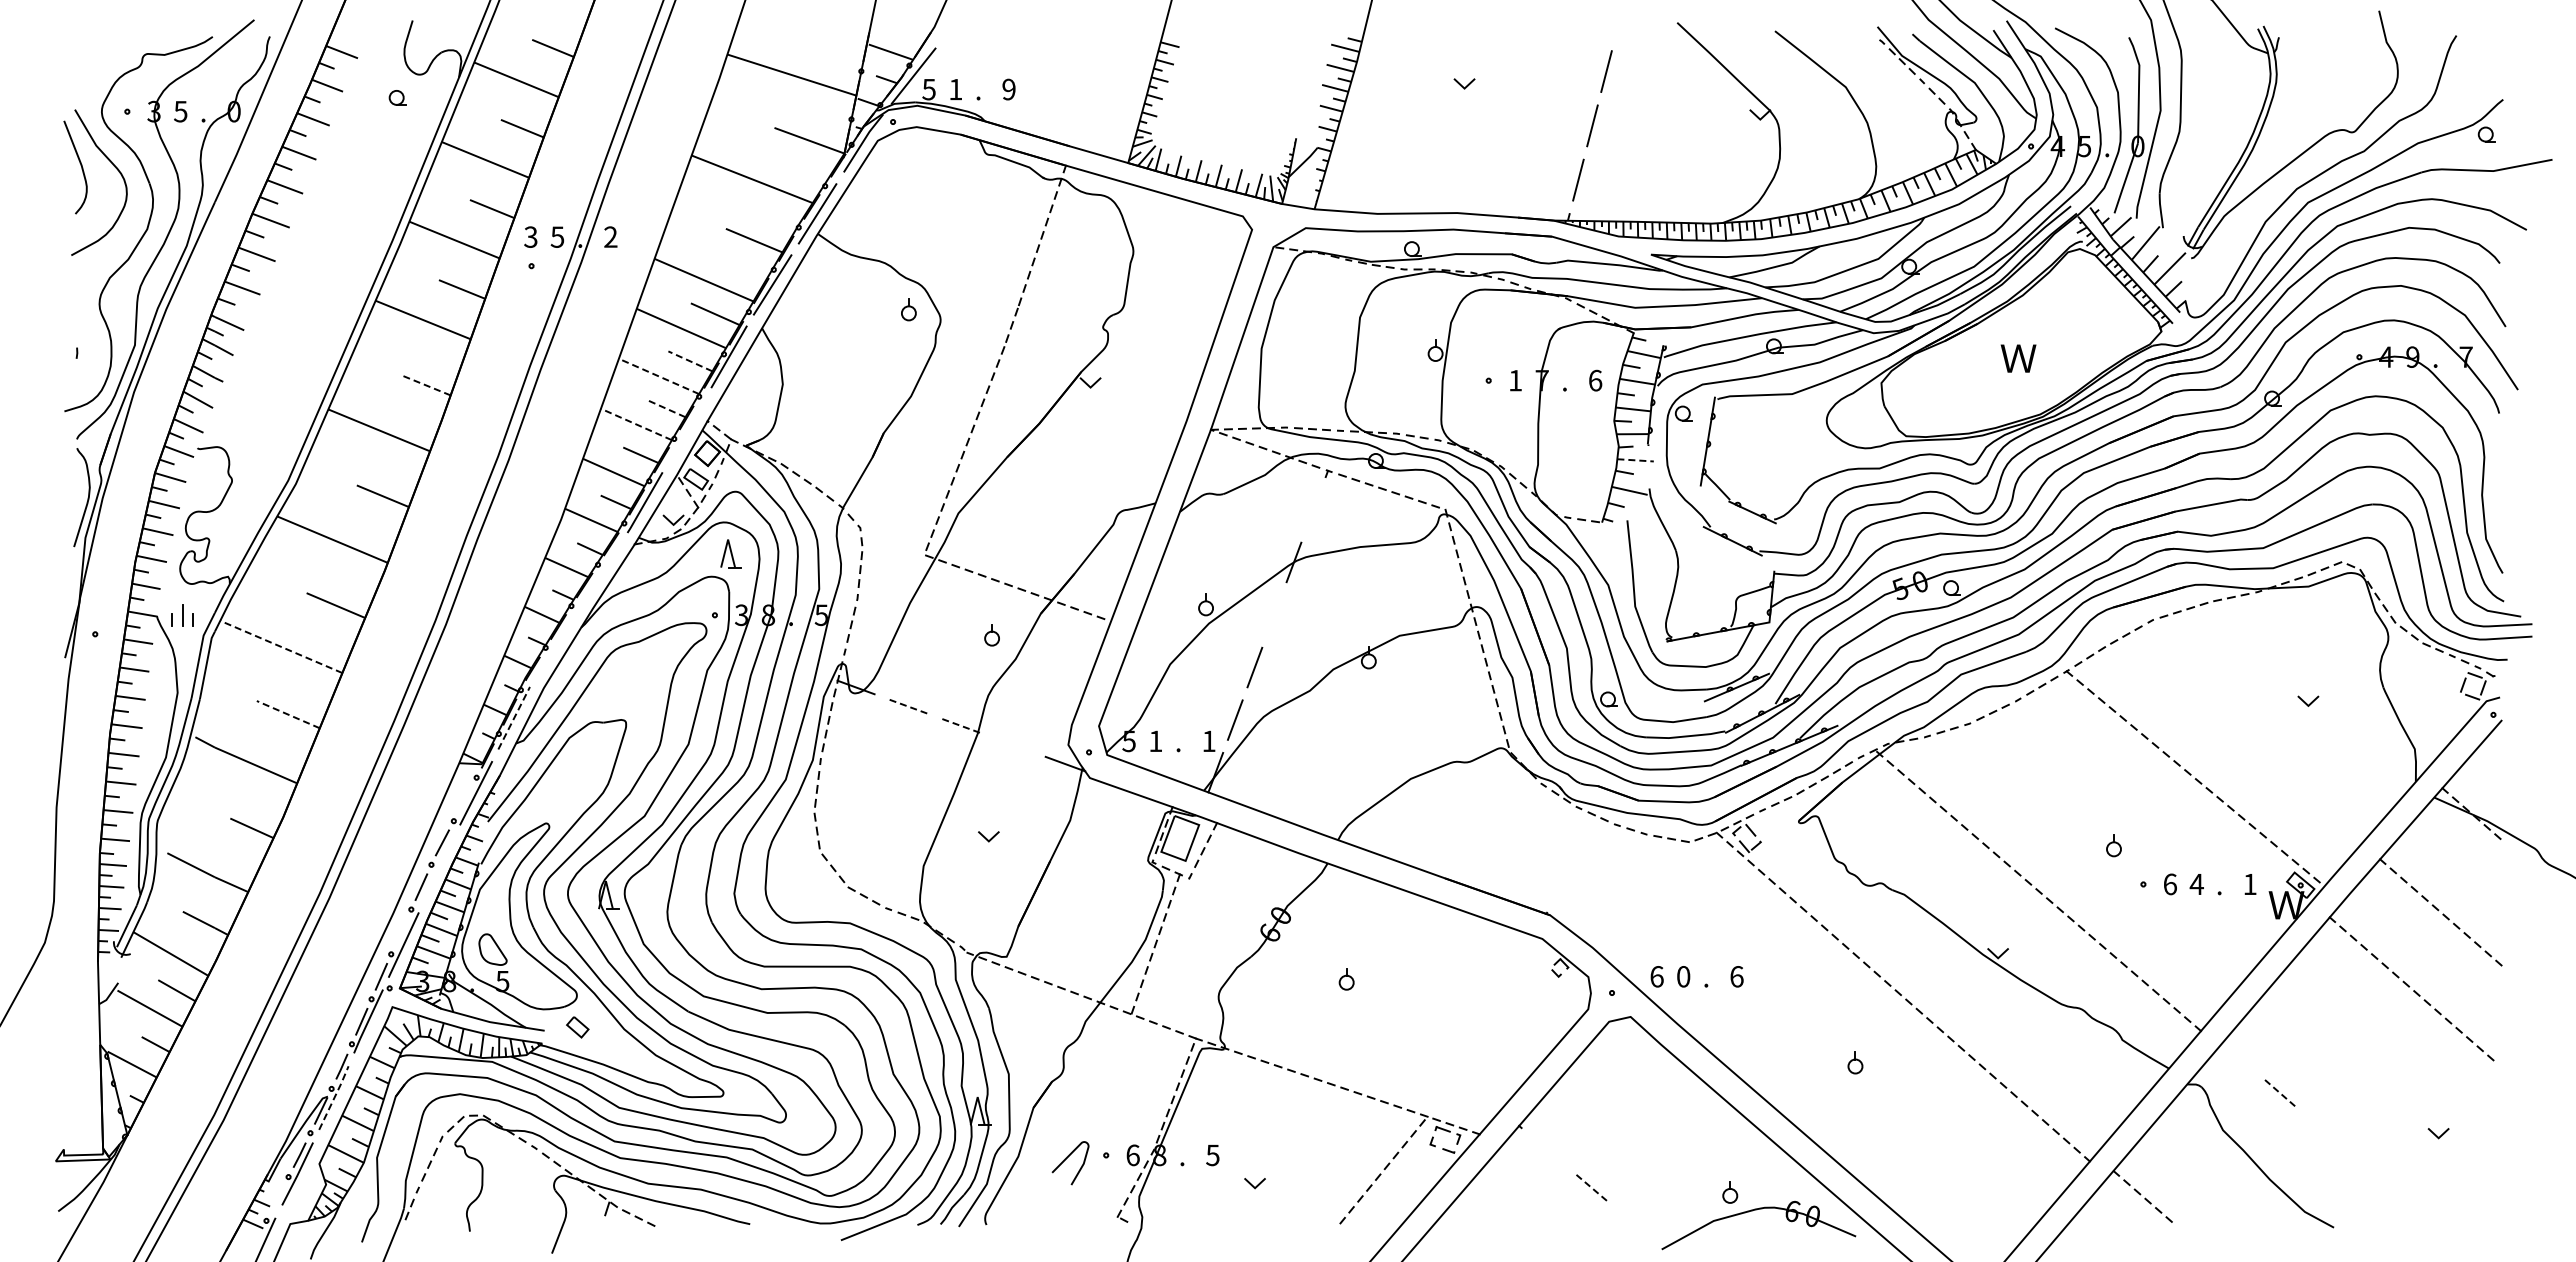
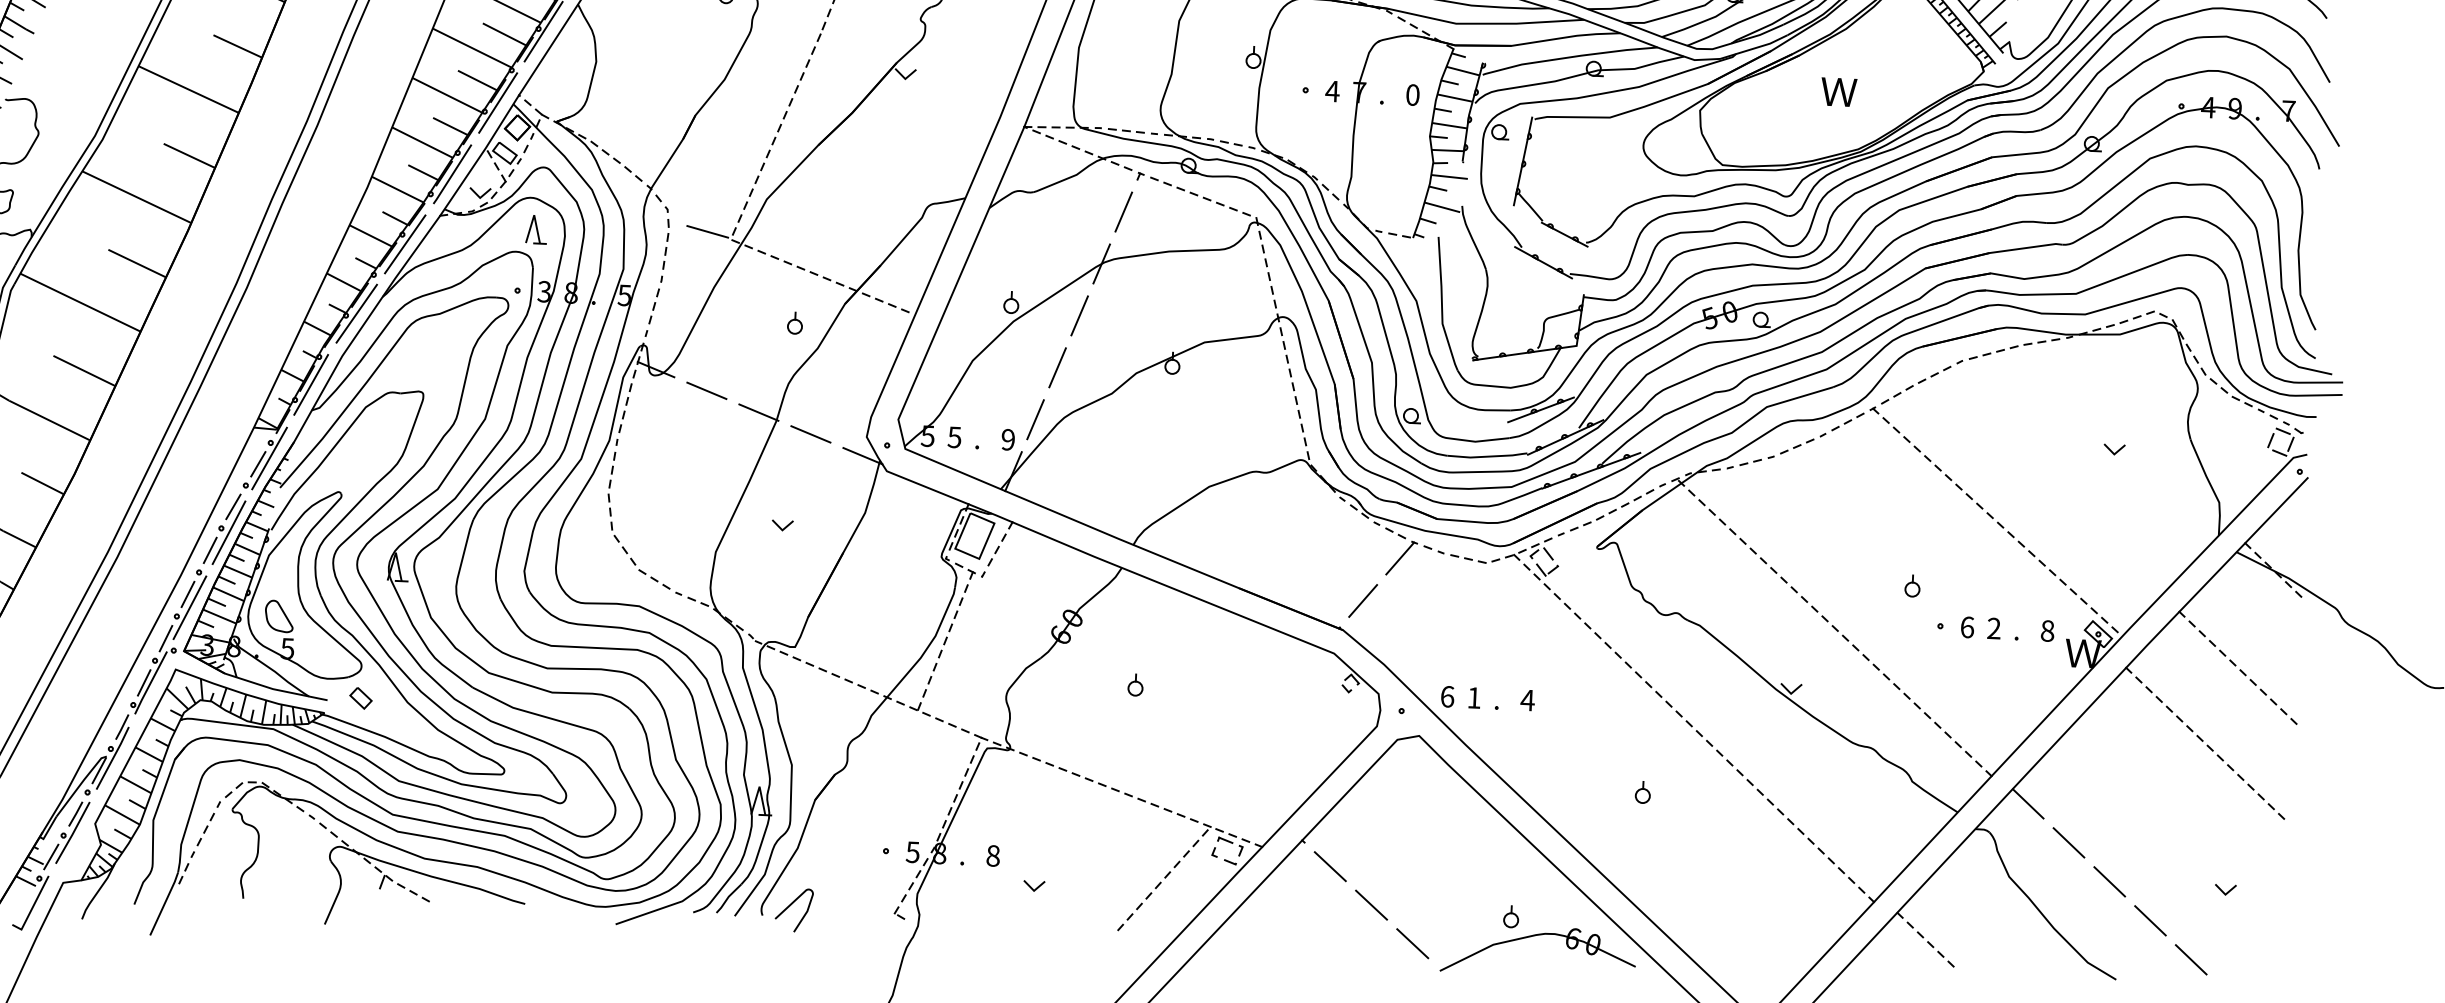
line: (689, 361) -> (503, 34), dashed -> solid
line: (659, 376) -> (472, 48), dashed -> solid
text: (1515, 380) -> (1332, 91), 1 -> 4
text: (1595, 380) -> (1412, 94), 6 -> 0
line: (426, 385) -> (238, 46), dashed -> solid
line: (665, 408) -> (477, 80), dashed -> solid
line: (636, 424) -> (447, 95), dashed -> solid
line: (686, 429) -> (497, 102), added
line: (1636, 460) -> (1450, 177), dashed -> solid
line: (1313, 509) -> (1123, 211), added
line: (900, 548) -> (707, 232), added
line: (601, 574) -> (405, 244), added
line: (1274, 614) -> (1079, 315), added
line: (556, 645) -> (357, 313), added
line: (280, 646) -> (79, 302), dashed -> solid
line: (907, 706) -> (706, 391), dashed -> solid
line: (287, 714) -> (83, 370), dashed -> solid
line: (514, 717) -> (311, 384), dashed -> solid
line: (959, 725) -> (758, 412), dashed -> solid
text: (1155, 741) -> (954, 437), 1 -> 5
text: (1208, 741) -> (1007, 439), 1 -> 9
line: (1012, 744) -> (810, 434), added
line: (464, 799) -> (257, 464), added
line: (1603, 841) -> (1399, 558), added
line: (439, 868) -> (229, 532), added
text: (2196, 883) -> (1993, 627), 4 -> 2
line: (1568, 884) -> (1362, 600), added
text: (2249, 884) -> (2047, 631), 1 -> 8
line: (401, 931) -> (188, 594), added
text: (1683, 976) -> (1474, 697), 0 -> 1
text: (1736, 976) -> (1527, 700), 6 -> 4
line: (2238, 1056) -> (2028, 803), added
line: (2281, 1094) -> (2069, 843), dashed -> solid
line: (334, 1097) -> (113, 757), dashed -> solid
line: (2322, 1130) -> (2109, 881), added
line: (1548, 1150) -> (1330, 866), added
text: (1132, 1155) -> (912, 852), 6 -> 5
text: (1212, 1155) -> (992, 856), 5 -> 8
curve: (1066, 1159) -> (790, 906), moved
line: (2365, 1167) -> (2150, 920), added
line: (1590, 1186) -> (1371, 904), dashed -> solid
line: (276, 1198) -> (50, 856), added
line: (2407, 1204) -> (2191, 959), added
line: (1633, 1223) -> (1412, 943), added

